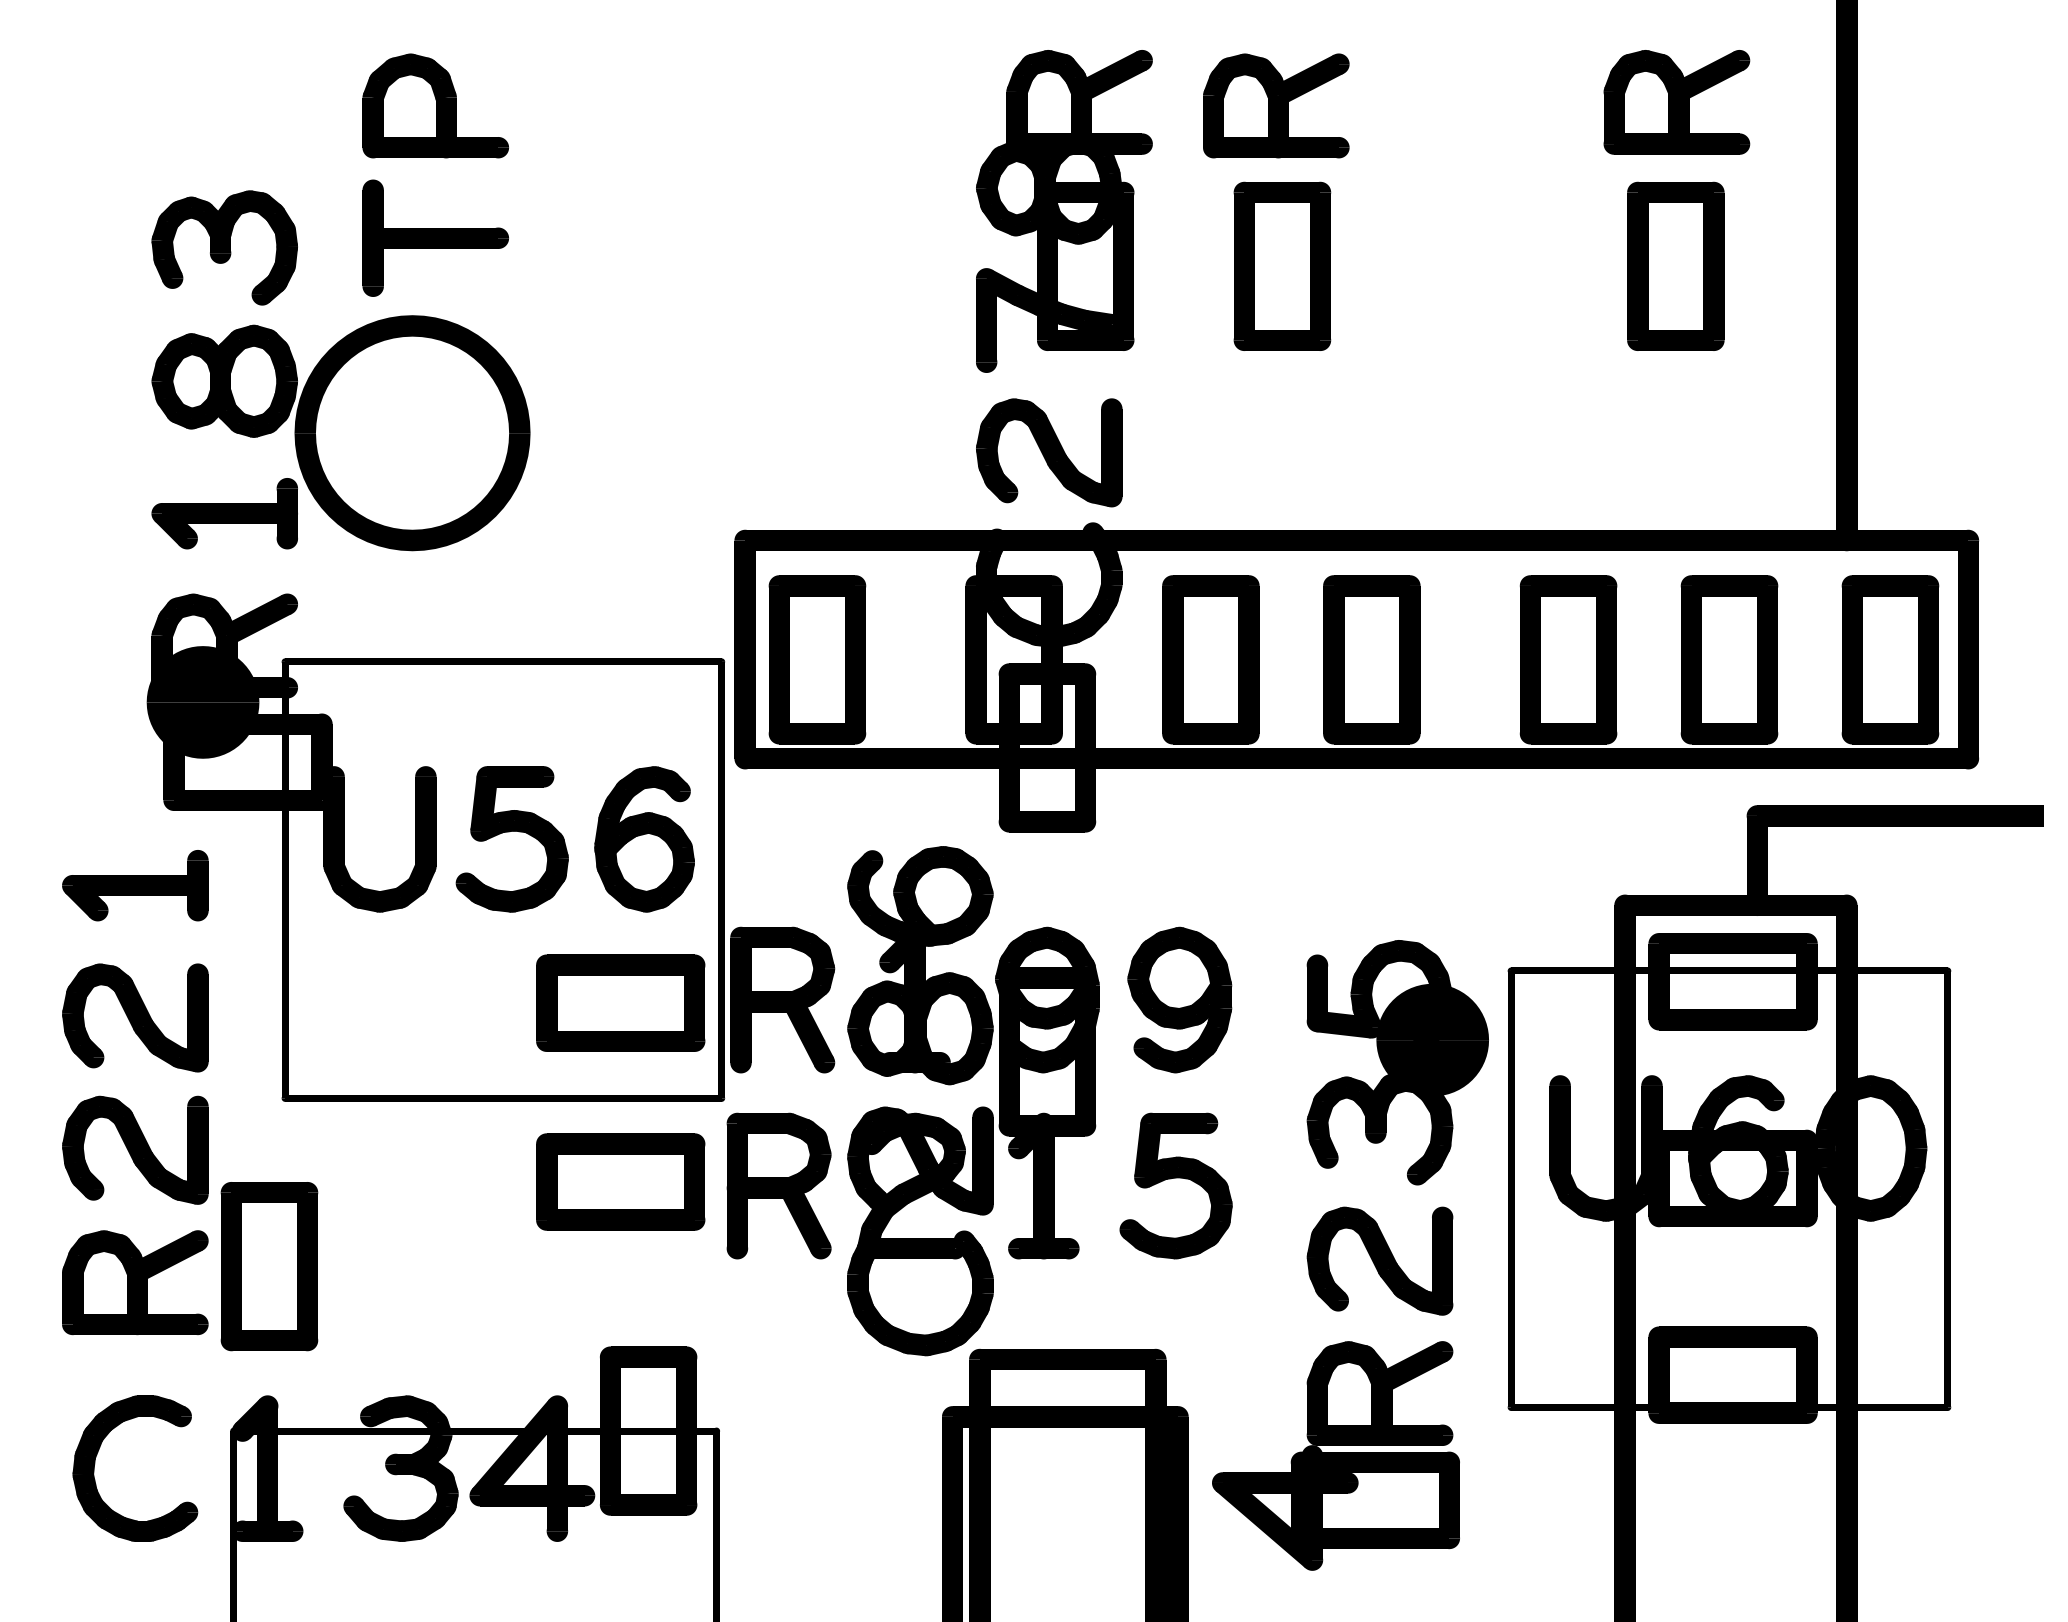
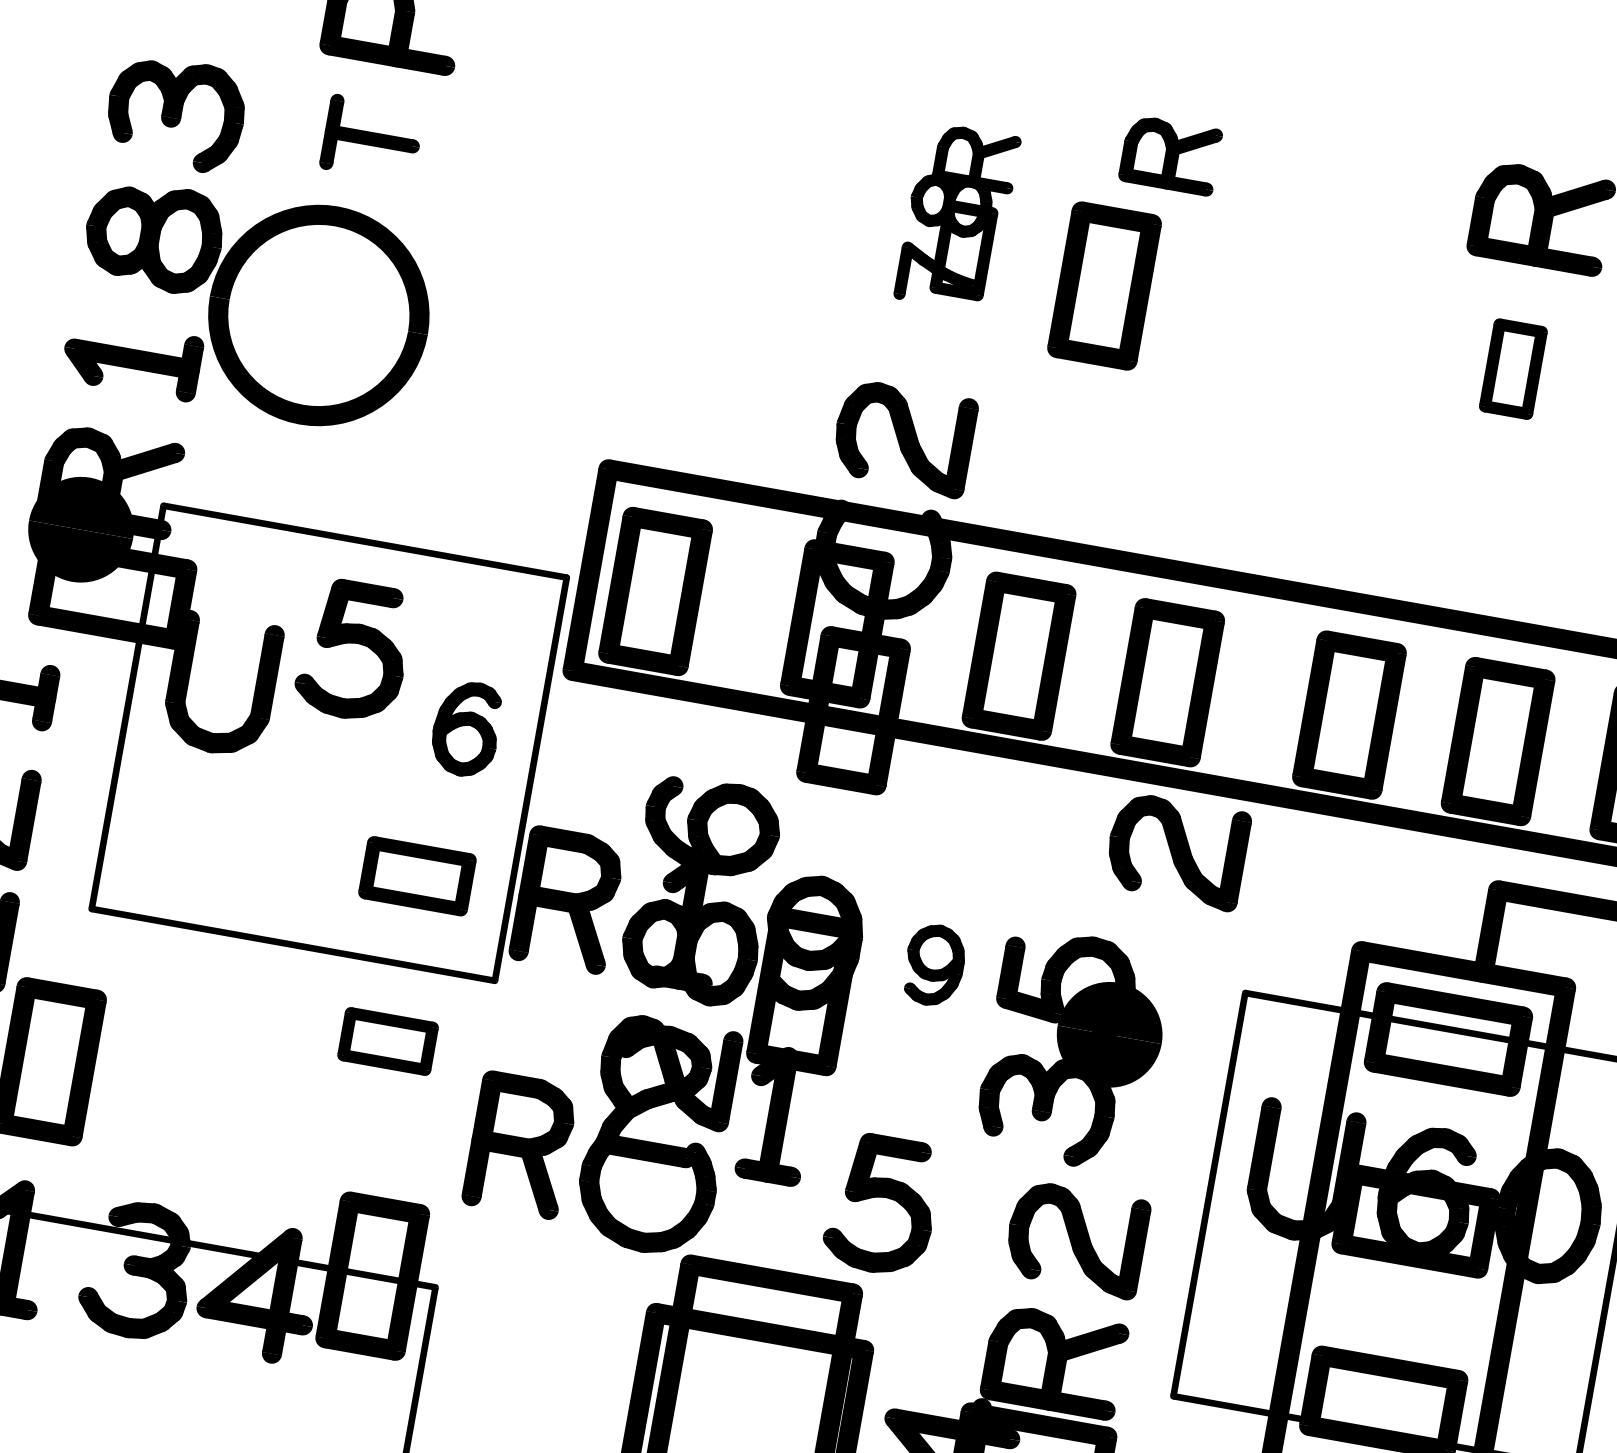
part: (1276, 105) -> (1170, 154), size x0.7
part: (1064, 211) -> (957, 217), size x0.6
part: (435, 237) -> (372, 138), size x0.7
part: (1282, 265) -> (1104, 285), moved
part: (1675, 265) -> (1513, 368), size x0.6
part: (509, 832) -> (352, 643), moved
part: (1412, 834) -> (1176, 850), added
part: (644, 839) -> (466, 728), size x0.7
part: (1179, 999) -> (934, 964), size x0.6
part: (620, 1002) -> (417, 875), size x0.7
part: (1397, 1062) -> (1073, 1049), moved
part: (1175, 1178) -> (883, 1197), moved
part: (620, 1181) -> (387, 1040), size x0.6
part: (778, 1185) -> (519, 1144), moved

